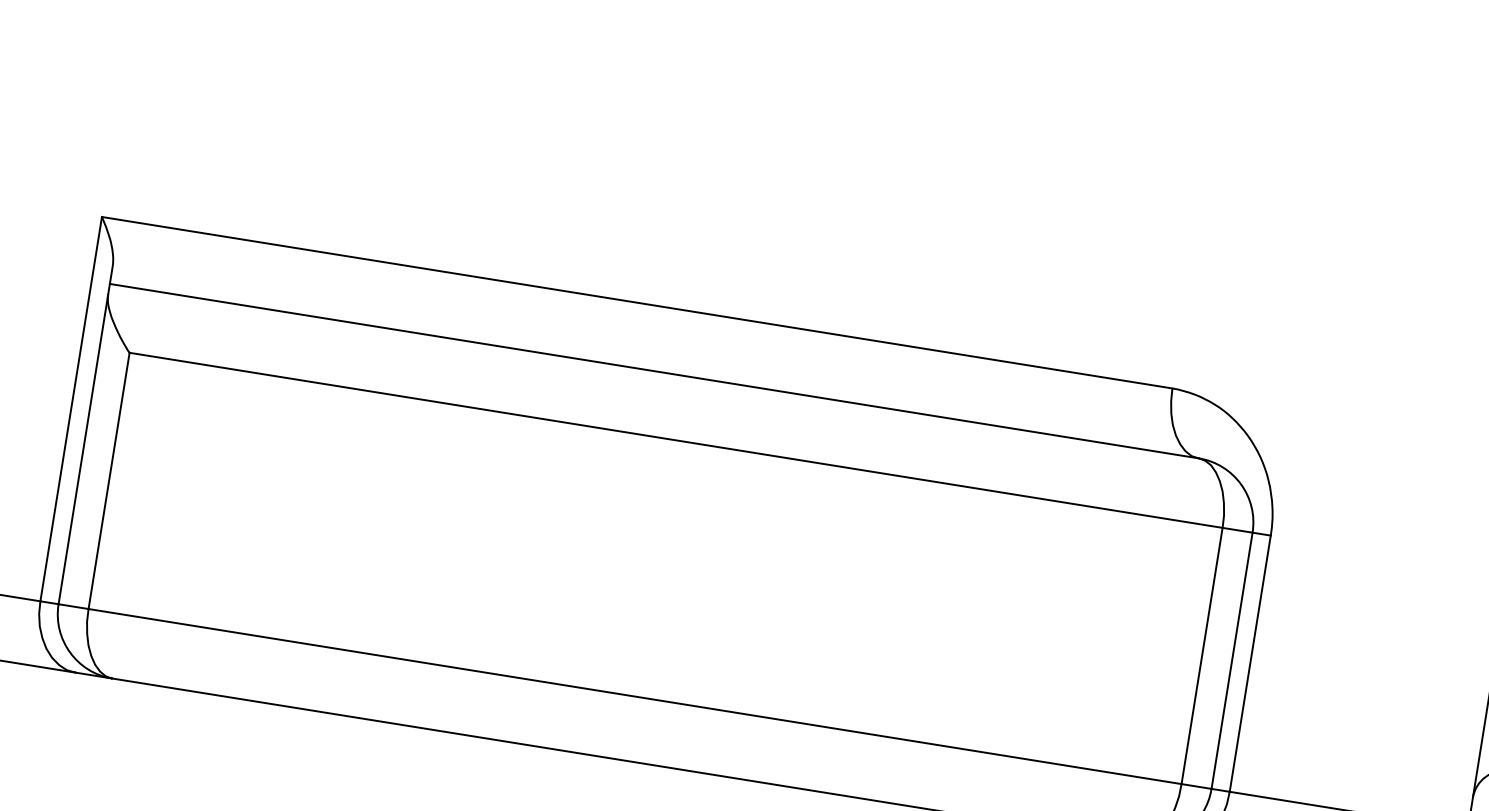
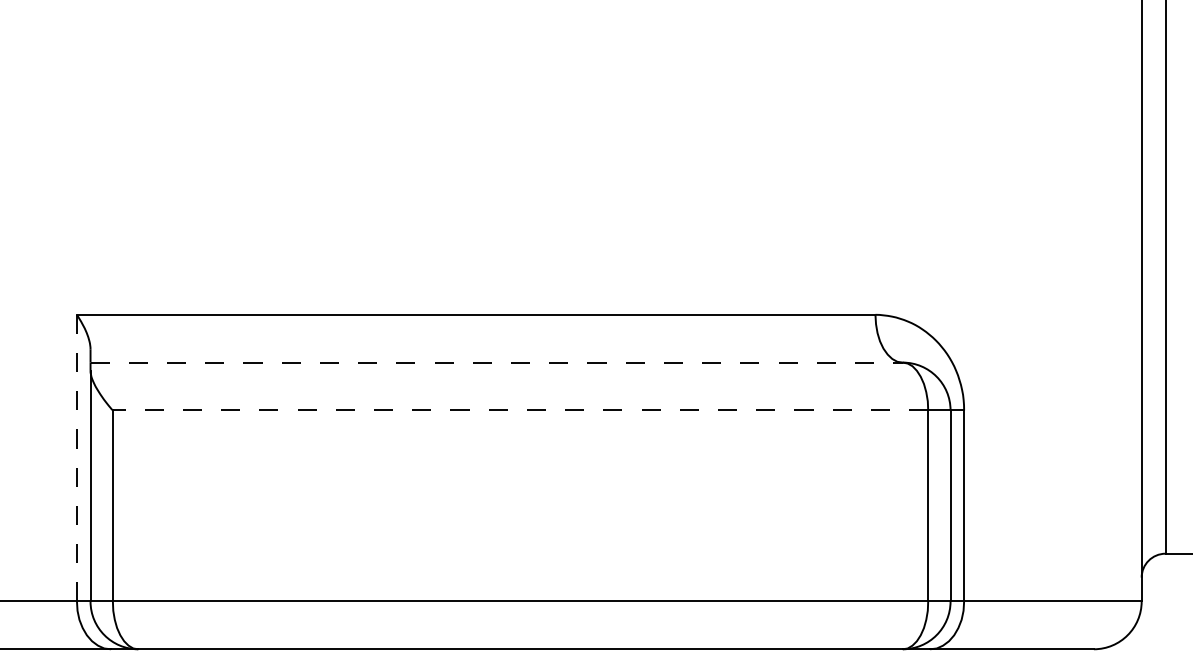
line: (655, 371) -> (497, 362), solid -> dashed
line: (70, 408) -> (76, 457), solid -> dashed
line: (676, 440) -> (520, 410), solid -> dashed

